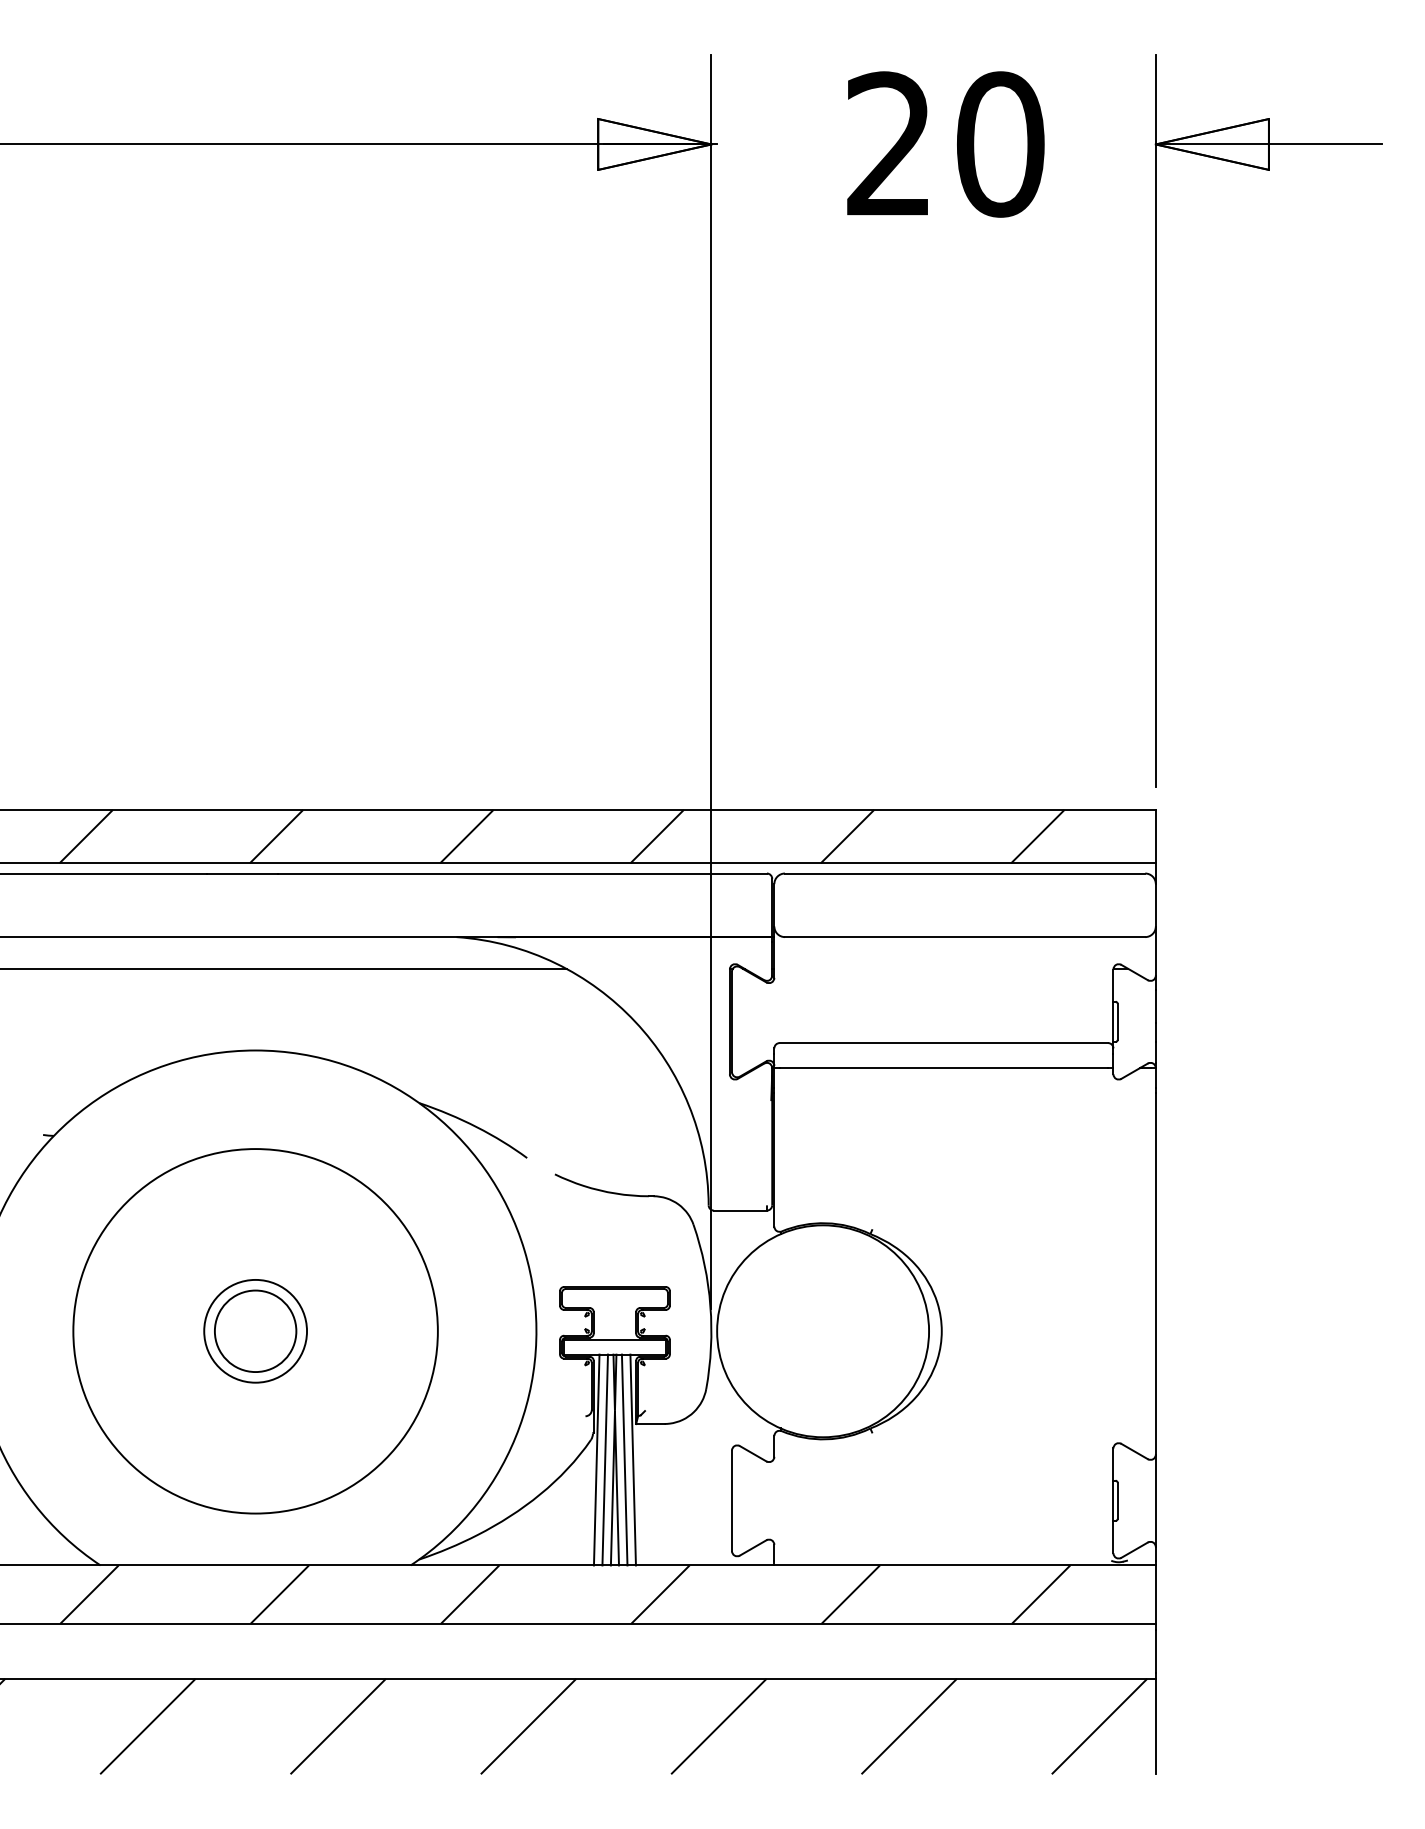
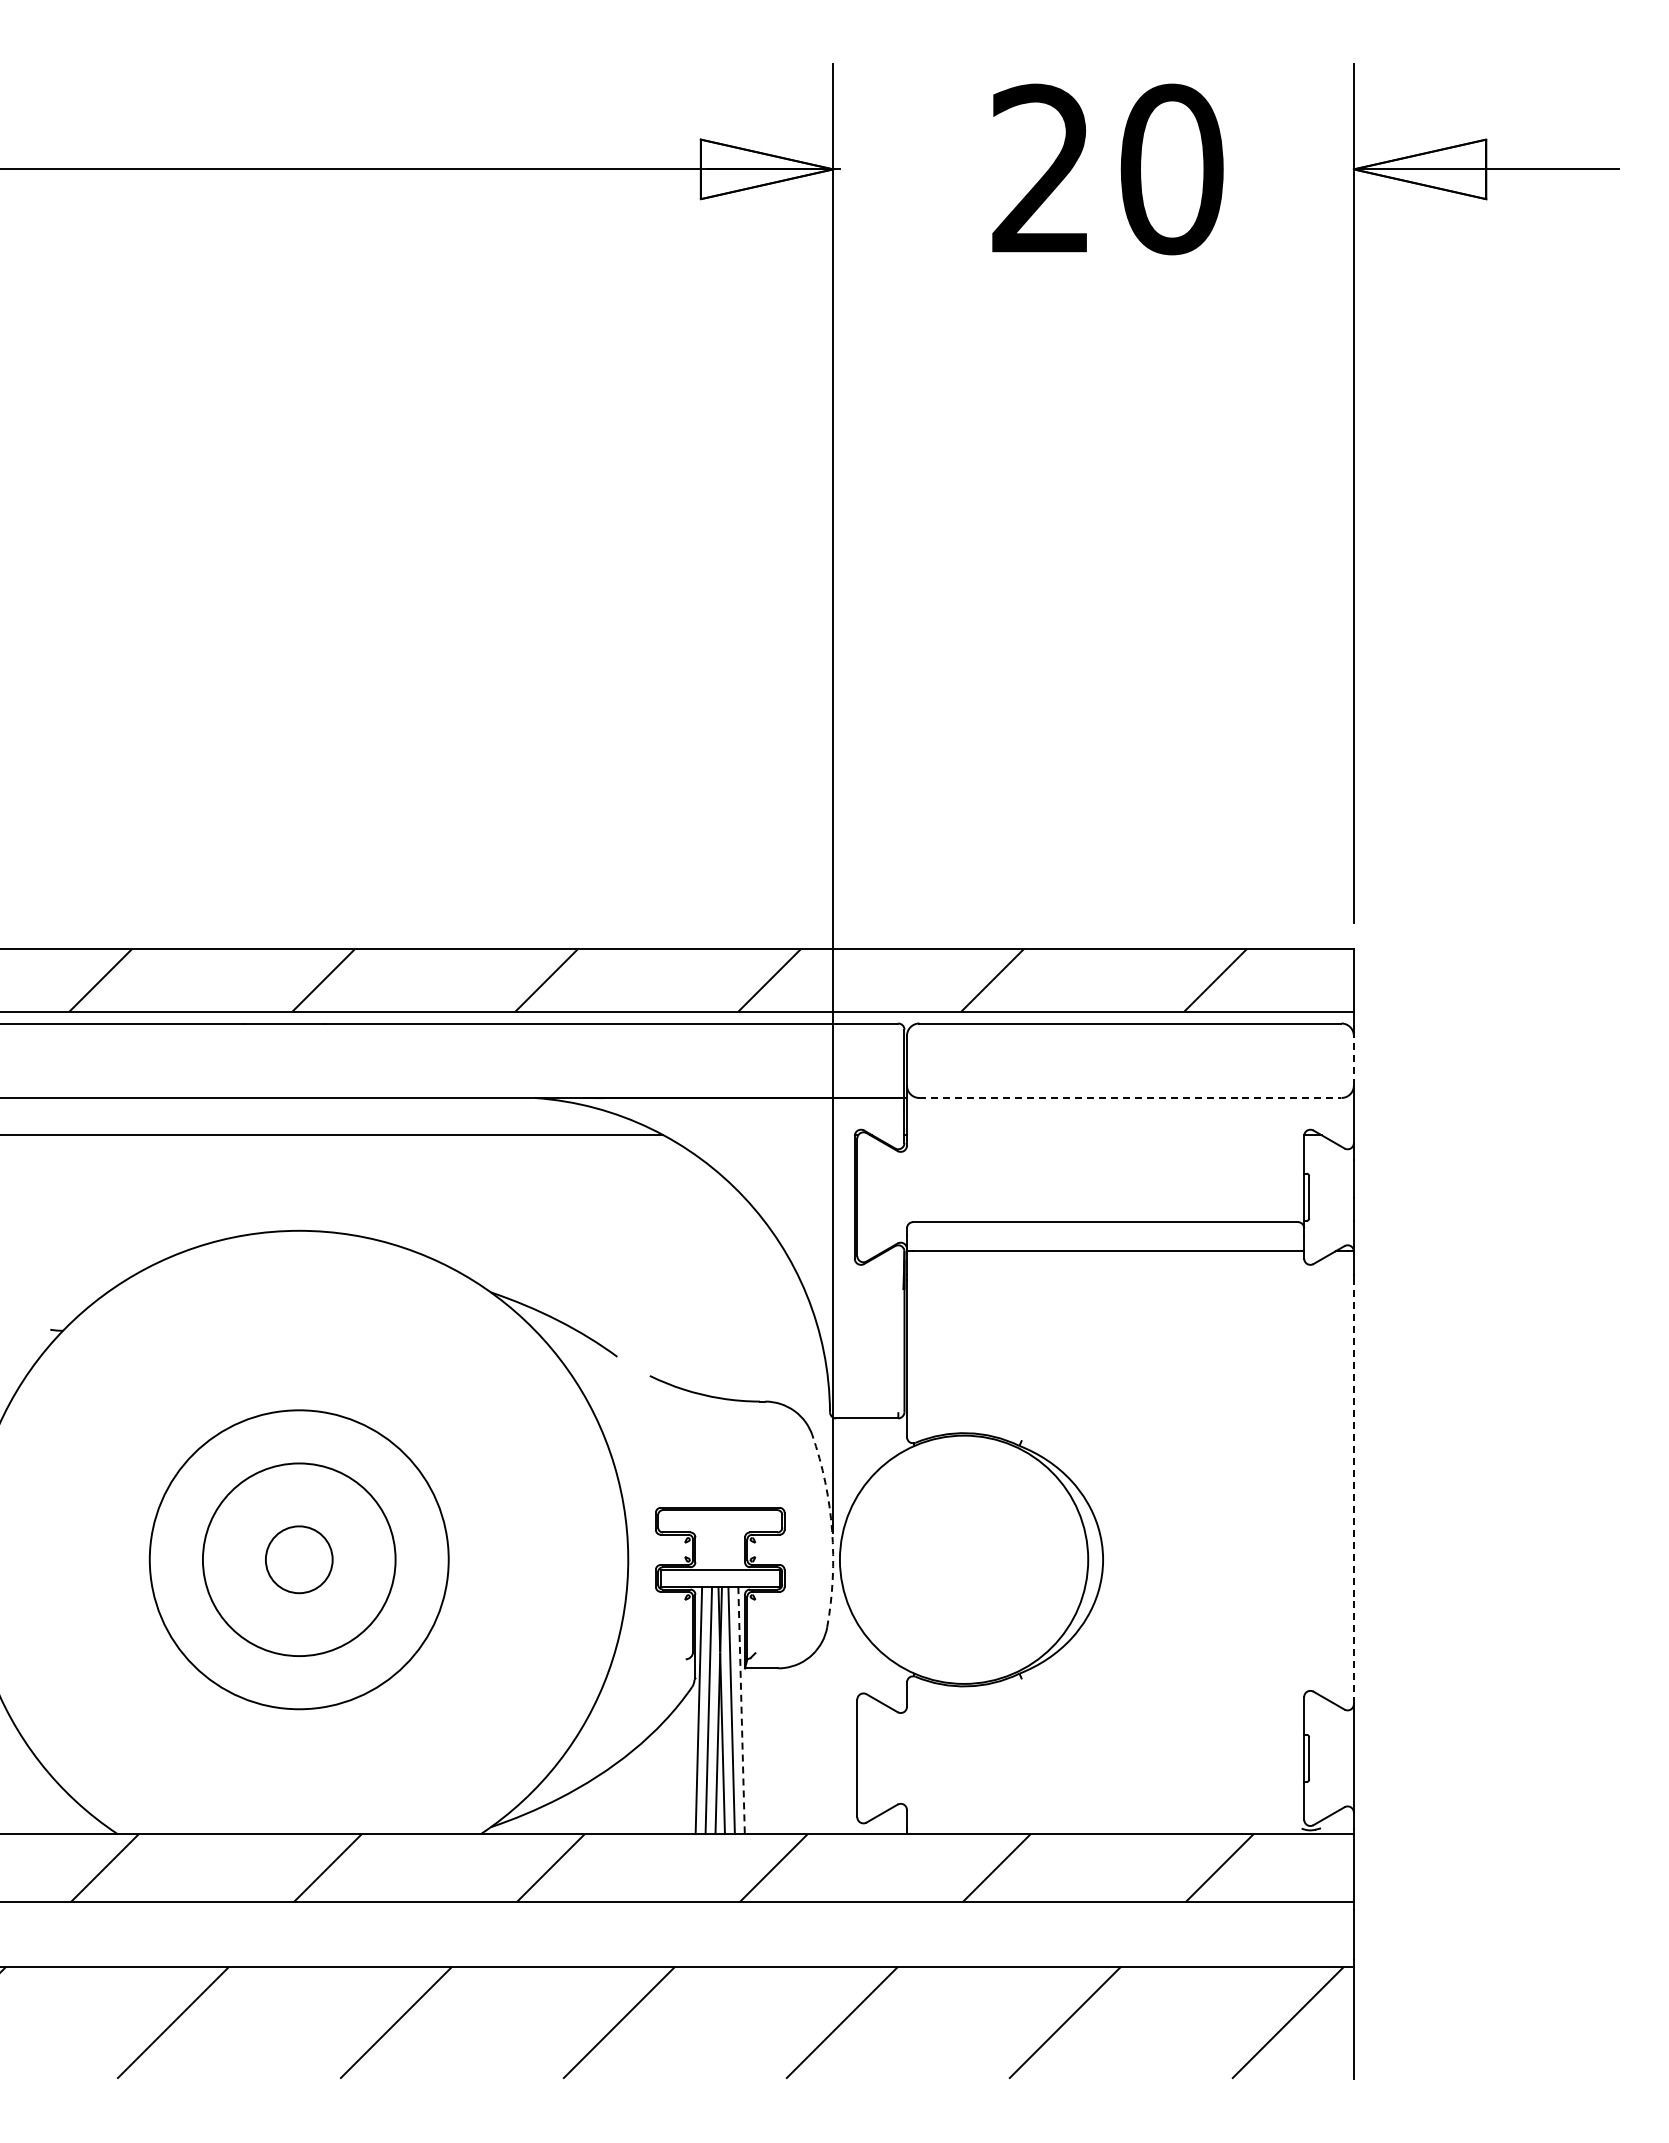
line: (1155, 905) -> (1353, 1060), solid -> dashed
line: (965, 936) -> (1130, 1097), solid -> dashed
line: (1155, 1273) -> (1353, 1492), solid -> dashed
arc: (710, 1306) -> (832, 1530), solid -> dashed
circle: (254, 1331) -> (298, 1559), size x0.7
circle: (255, 1331) -> (299, 1559), size x0.7
circle: (255, 1331) -> (299, 1559), size x1.6
line: (633, 1459) -> (741, 1710), solid -> dashed

